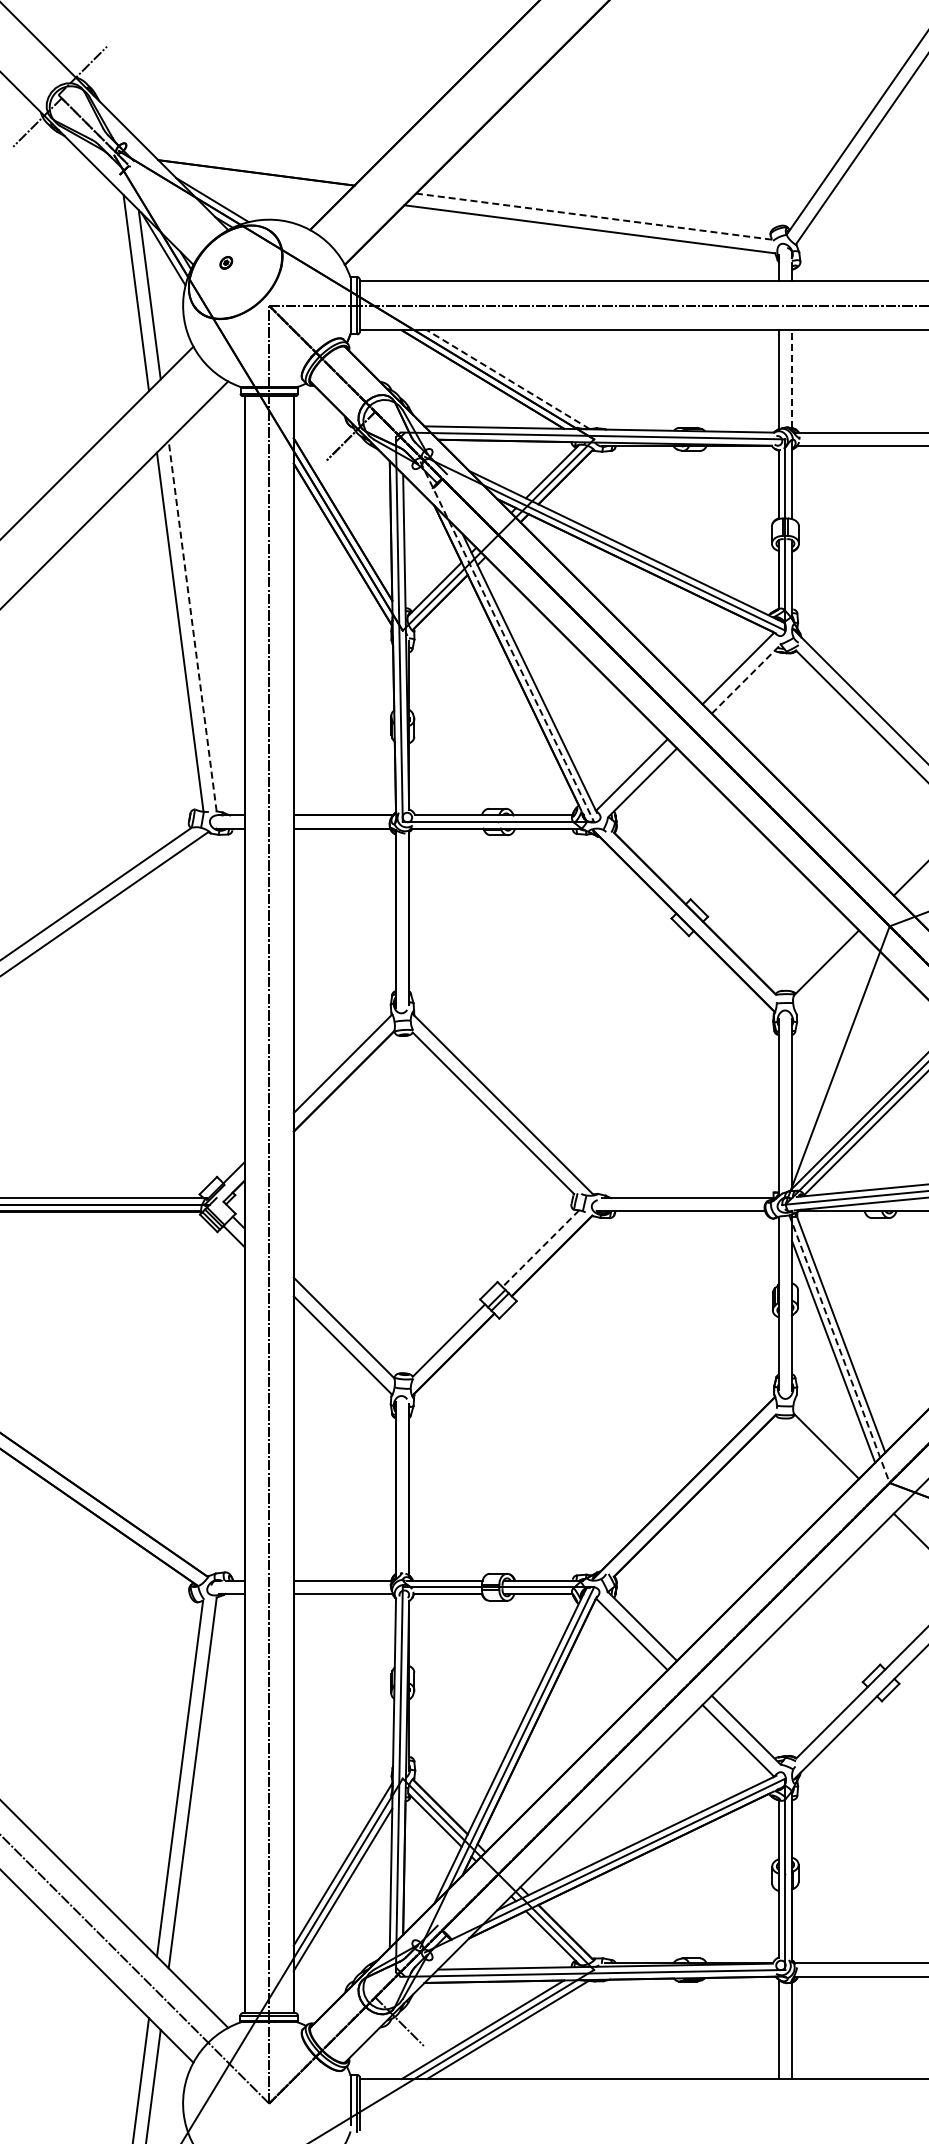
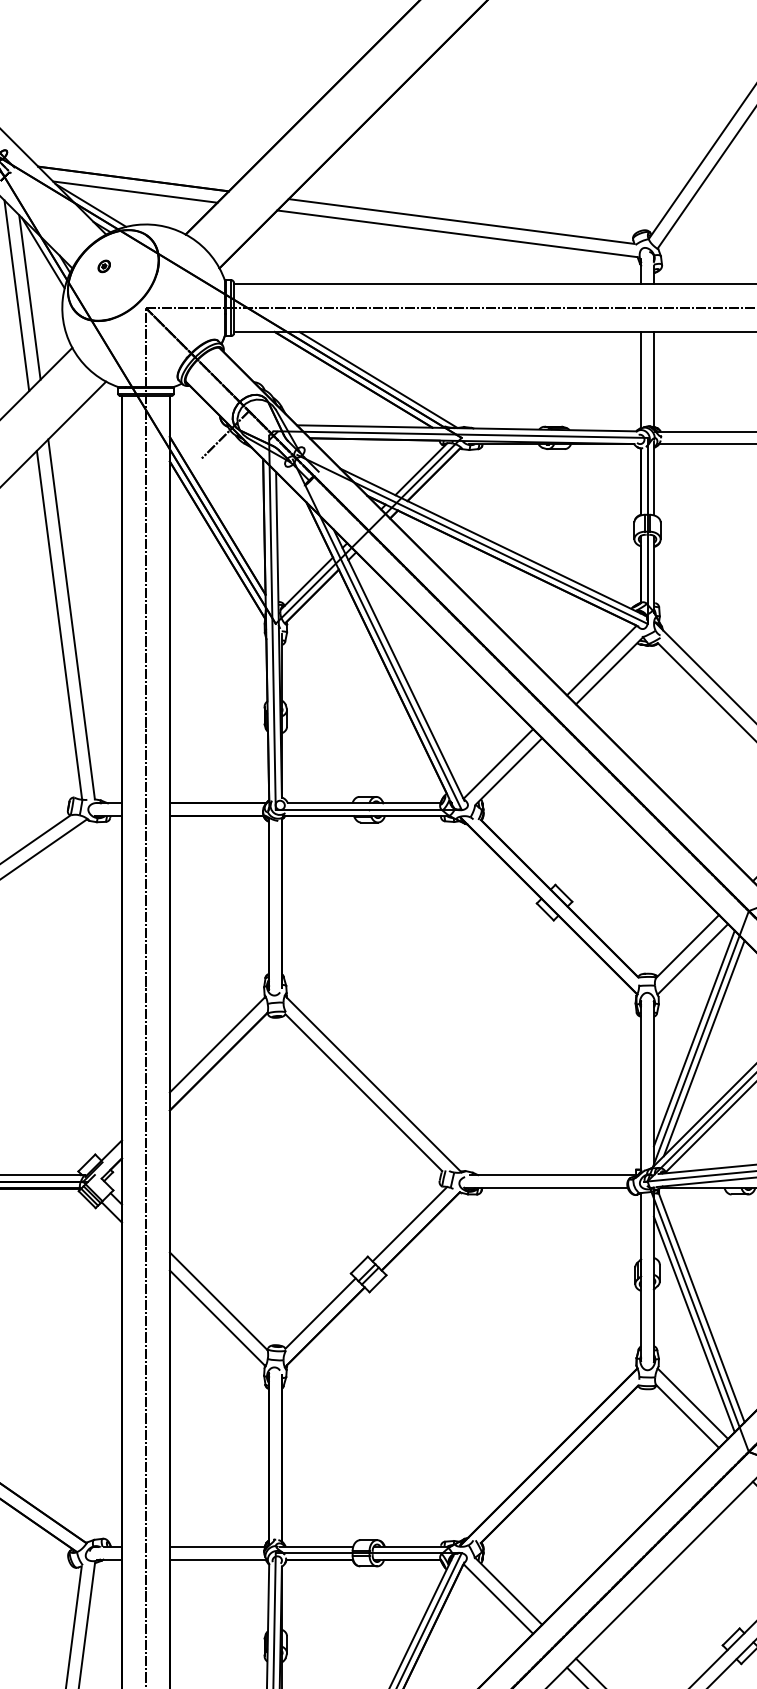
line: (257, 186) -> (134, 192), added
line: (593, 216) -> (461, 221), dashed -> solid
line: (792, 378) -> (654, 378), dashed -> solid
line: (508, 379) -> (378, 379), dashed -> solid
line: (192, 626) -> (71, 619), dashed -> solid
line: (507, 642) -> (377, 635), dashed -> solid
line: (746, 679) -> (609, 671), dashed -> solid
line: (831, 975) -> (692, 958), added
line: (833, 1057) -> (694, 1038), added
line: (843, 1067) -> (703, 1048), added
line: (540, 1249) -> (409, 1225), dashed -> solid
line: (837, 1343) -> (698, 1316), dashed -> solid
line: (831, 1433) -> (692, 1403), added

